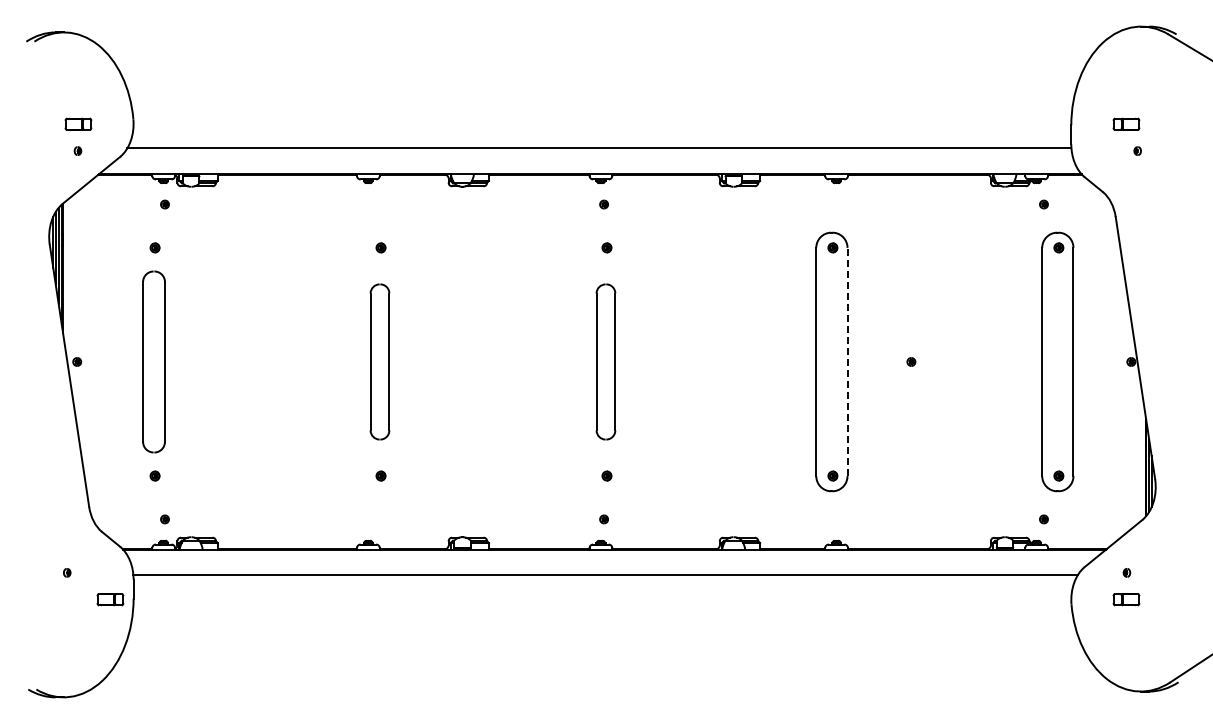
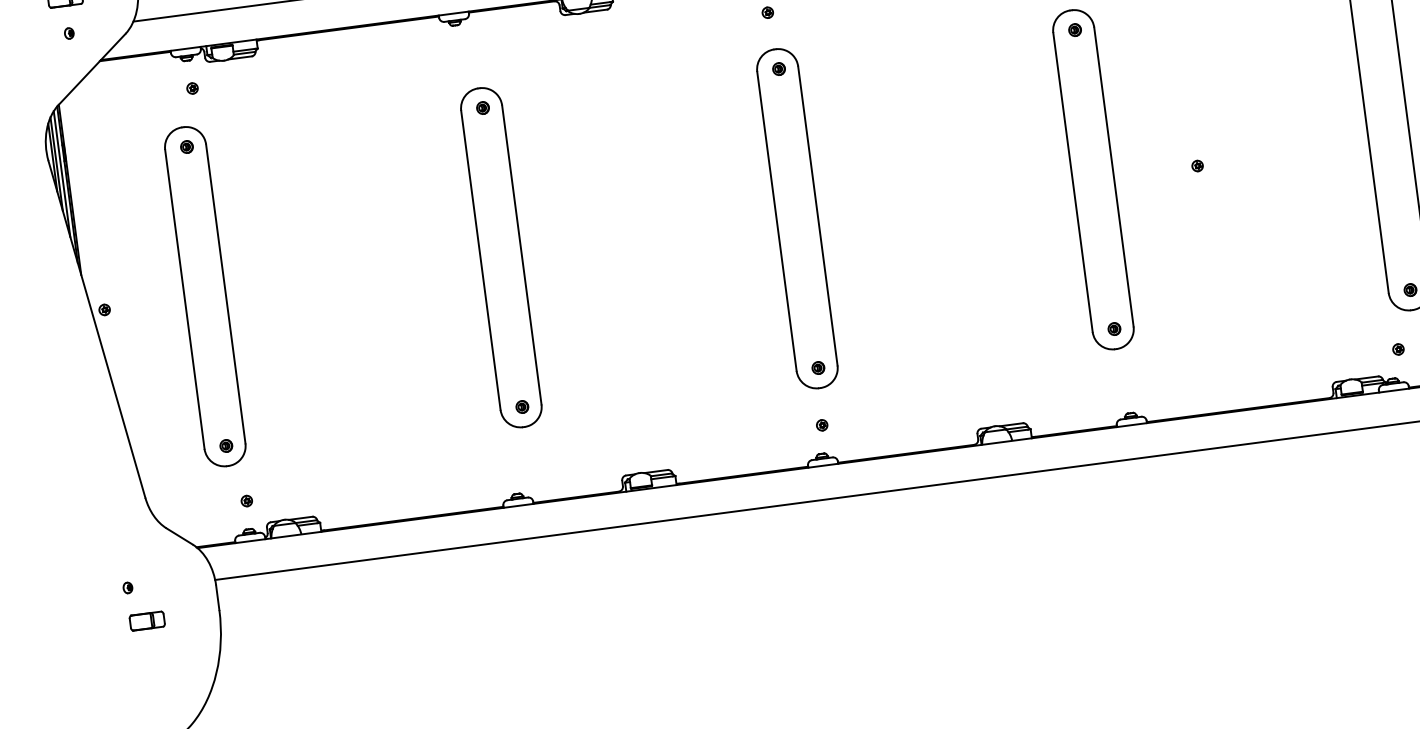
part: (153, 361) -> (204, 296), size x1.43
part: (379, 361) -> (500, 257), size x1.67
part: (605, 361) -> (796, 218), size x1.67
line: (847, 361) -> (1113, 176), dashed -> solid
part: (110, 599) -> (147, 620), moved

